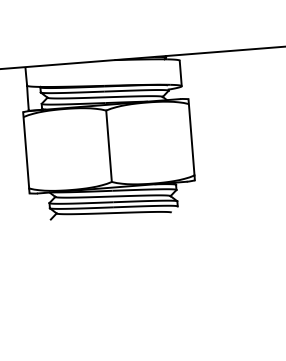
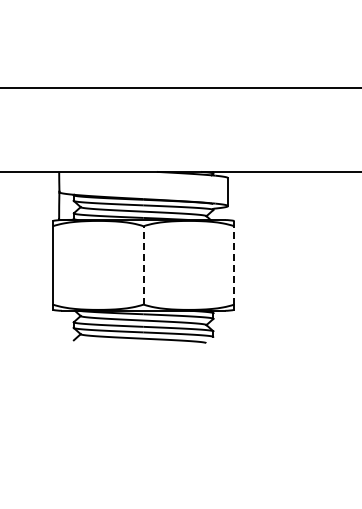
line: (191, 137) -> (234, 262), solid -> dashed
line: (108, 145) -> (143, 264), solid -> dashed

